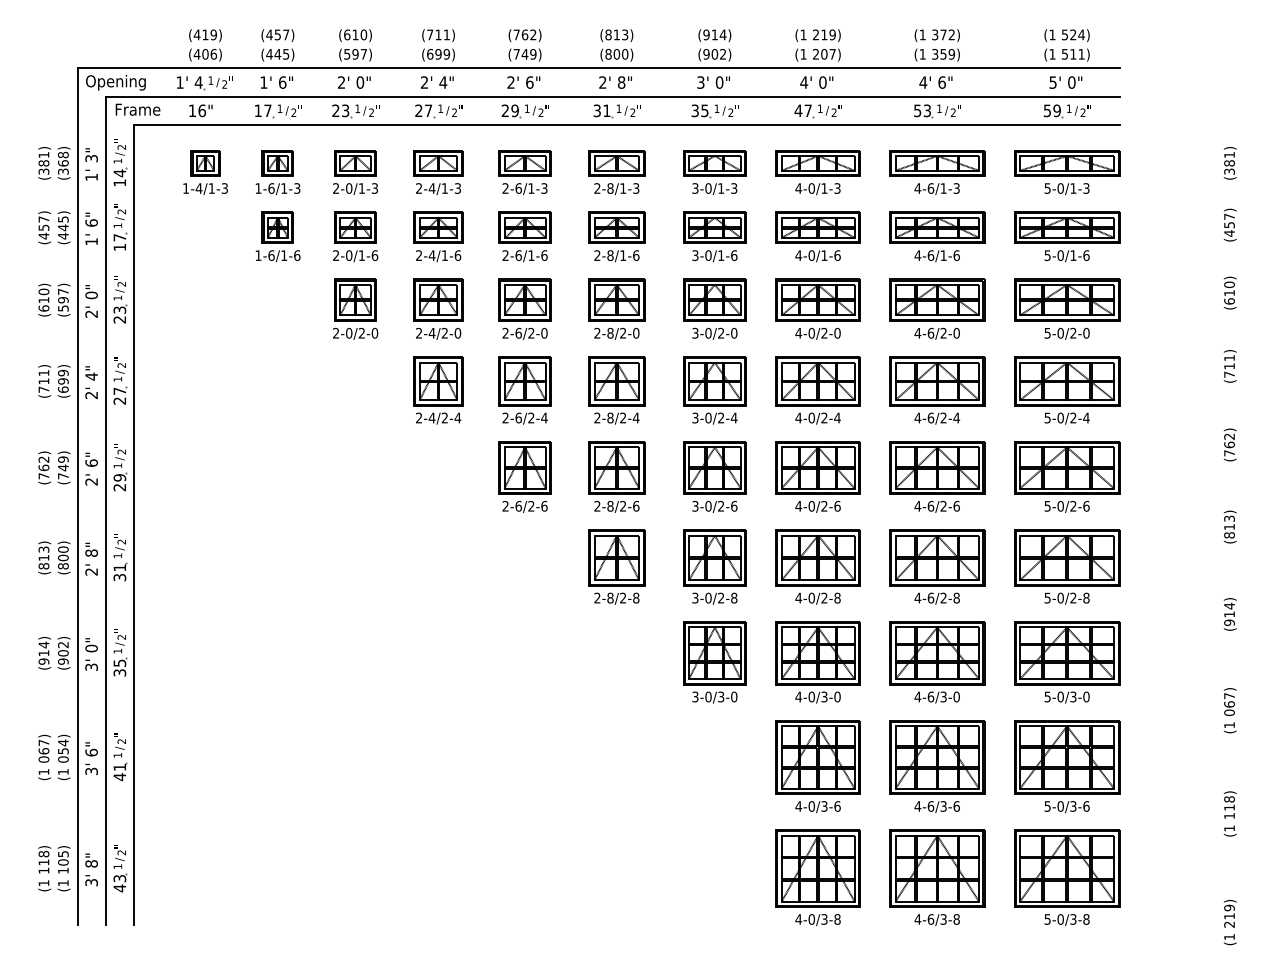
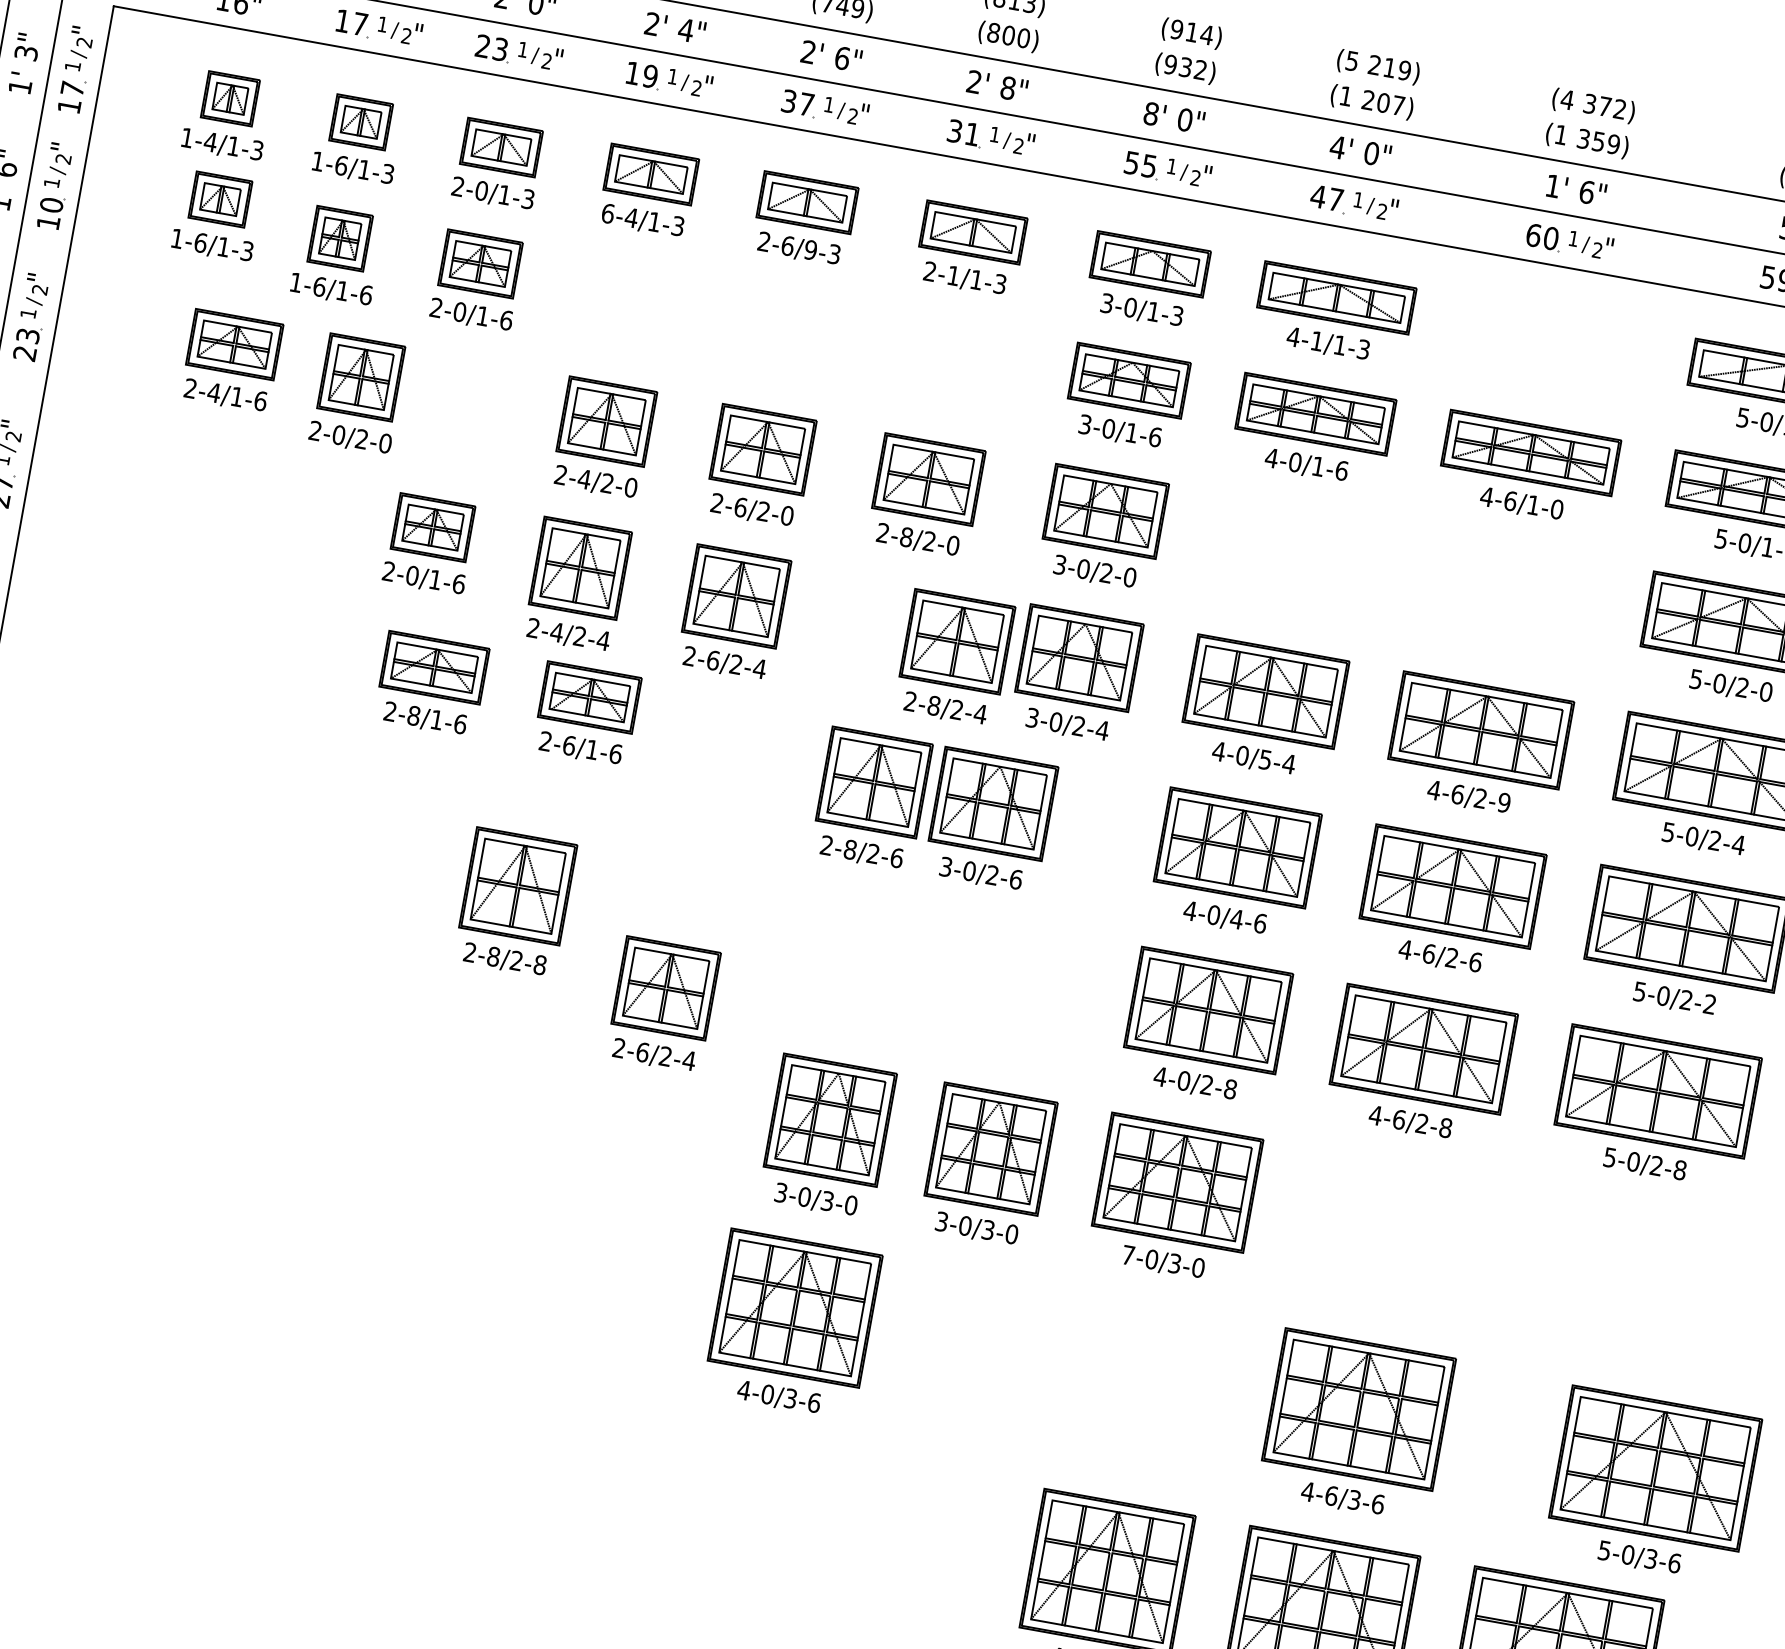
text: (803, 34) -> (1352, 60), (1 -> (5
text: (922, 34) -> (1567, 99), (1 -> (4
text: (714, 54) -> (1185, 67), (902) -> (932)
text: (700, 82) -> (1150, 113), 3' -> 8'
text: (923, 82) -> (1553, 186), 4' -> 1'
text: (423, 110) -> (641, 74), 27 -> 19
text: (509, 110) -> (796, 102), 29 -> 37
text: (695, 110) -> (1132, 162), 35 -> 55
text: (922, 110) -> (1542, 236), 53 -> 60
part: (937, 172) -> (1549, 353), removed
text: (119, 173) -> (71, 89), 14 -> 17
text: (419, 188) -> (608, 213), 2-4/1-3 -> 6-4/1-3
text: (531, 188) -> (811, 250), 2-6/1-3 -> 2-6/9-3
text: (610, 188) -> (953, 275), 2-8/1-3 -> 2-1/1-3
text: (811, 188) -> (1316, 341), 4-0/1-3 -> 4-1/1-3
part: (209, 227) -> (216, 215), added
part: (438, 236) -> (231, 360), moved
part: (524, 236) -> (586, 713), moved
part: (616, 236) -> (431, 683), moved
text: (119, 237) -> (51, 204), 17 -> 10
text: (956, 255) -> (1556, 509), 4-6/1-6 -> 4-6/1-0
part: (355, 308) -> (358, 392), moved
part: (817, 308) -> (1288, 559), removed
part: (937, 308) -> (1505, 598), removed
part: (355, 382) -> (430, 543), added
part: (616, 390) -> (953, 658), moved
text: (824, 417) -> (1265, 758), 4-0/2-4 -> 4-0/5-4
text: (956, 417) -> (1504, 801), 4-6/2-4 -> 4-6/2-9
part: (524, 476) -> (704, 767), removed
part: (714, 476) -> (990, 819), moved
text: (1086, 505) -> (1710, 1002), 5-0/2-6 -> 5-0/2-2
text: (824, 506) -> (1236, 919), 4-0/2-6 -> 4-0/4-6
part: (616, 566) -> (514, 901), moved
part: (714, 566) -> (1018, 992), removed
part: (524, 607) -> (662, 1004), added
part: (625, 662) -> (826, 1136), added
part: (937, 662) -> (1390, 1238), removed
part: (1067, 662) -> (1624, 1280), removed
text: (798, 696) -> (1128, 1254), 4-0/3-0 -> 7-0/3-0
part: (817, 766) -> (791, 1324), moved
part: (1067, 766) -> (1653, 1484), moved

